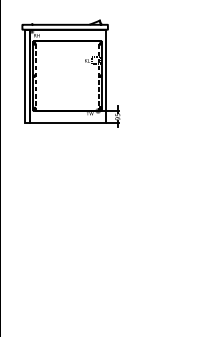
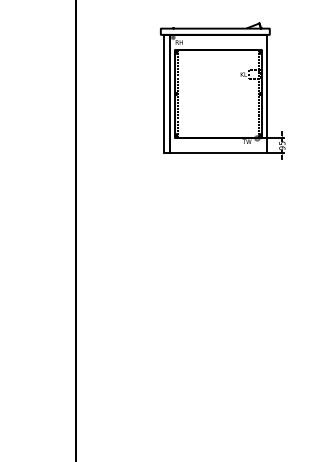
part: (70, 73) -> (222, 90), moved

